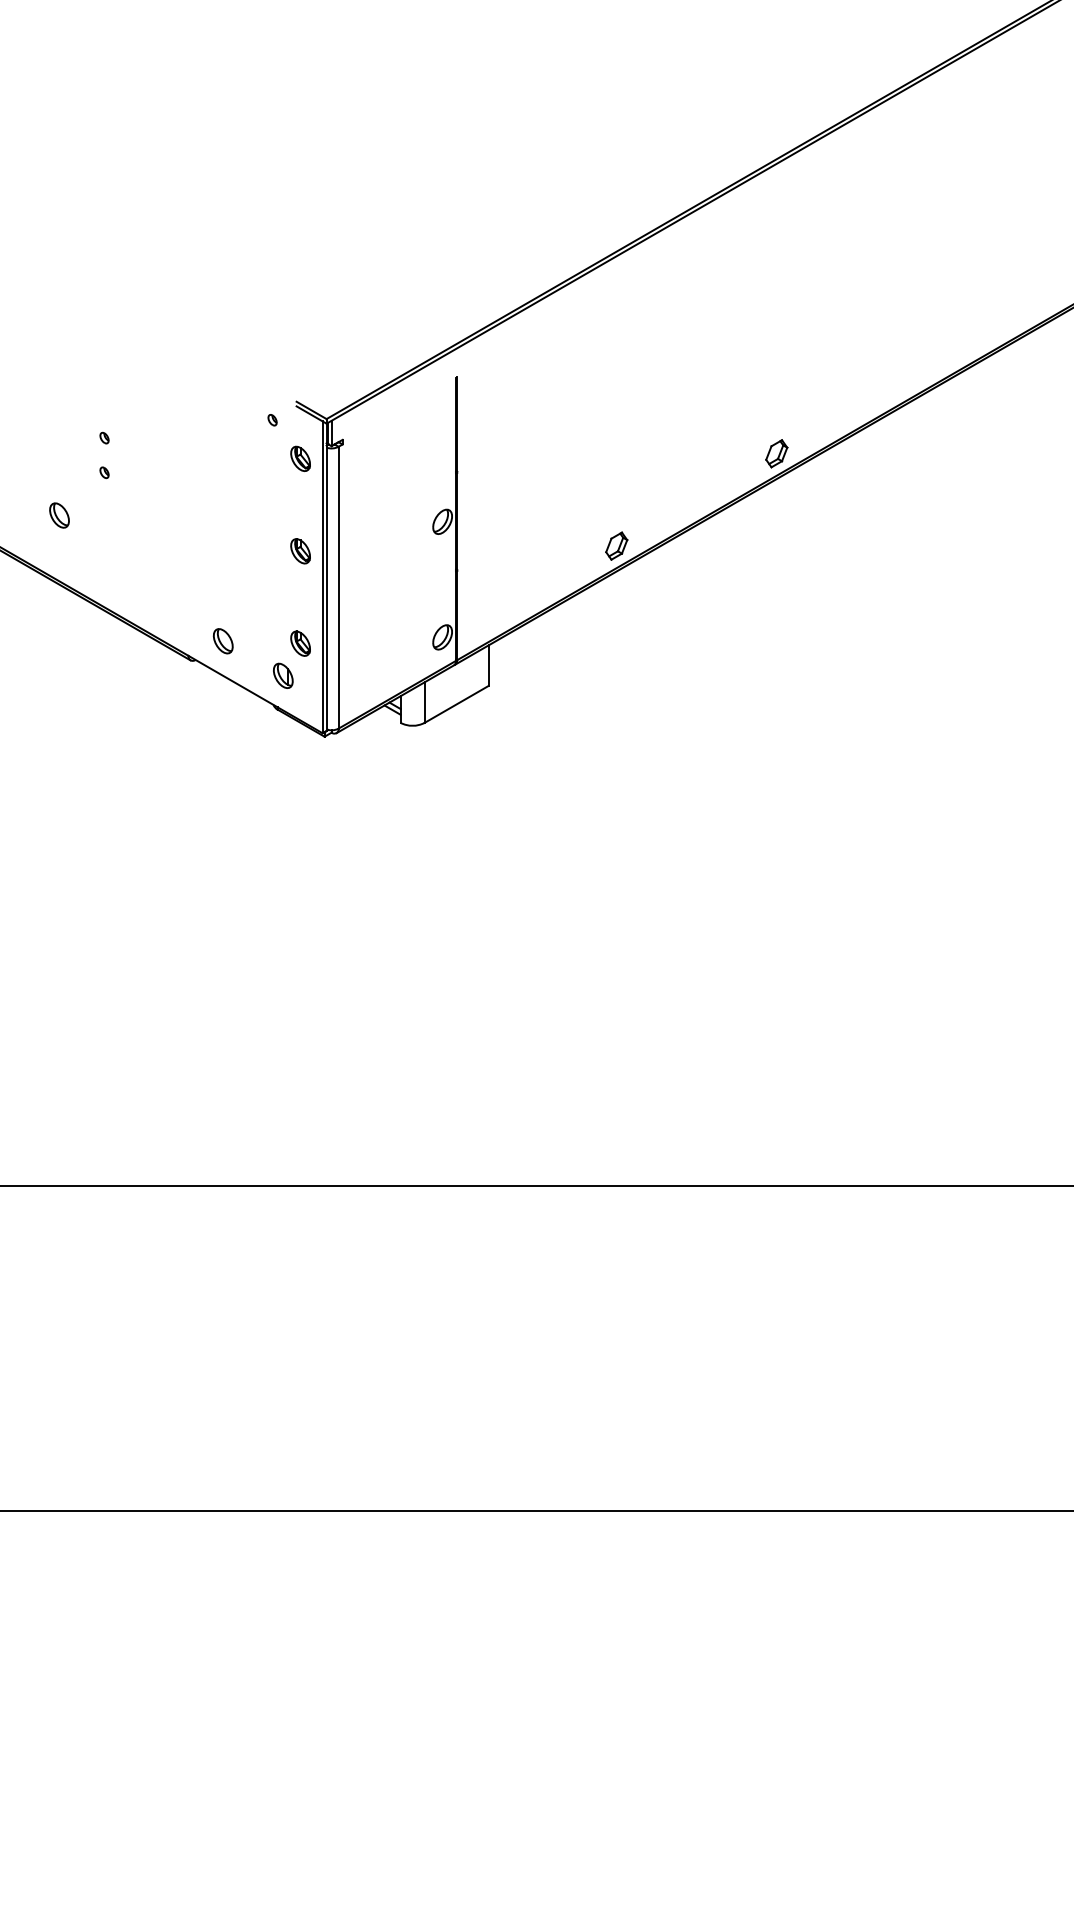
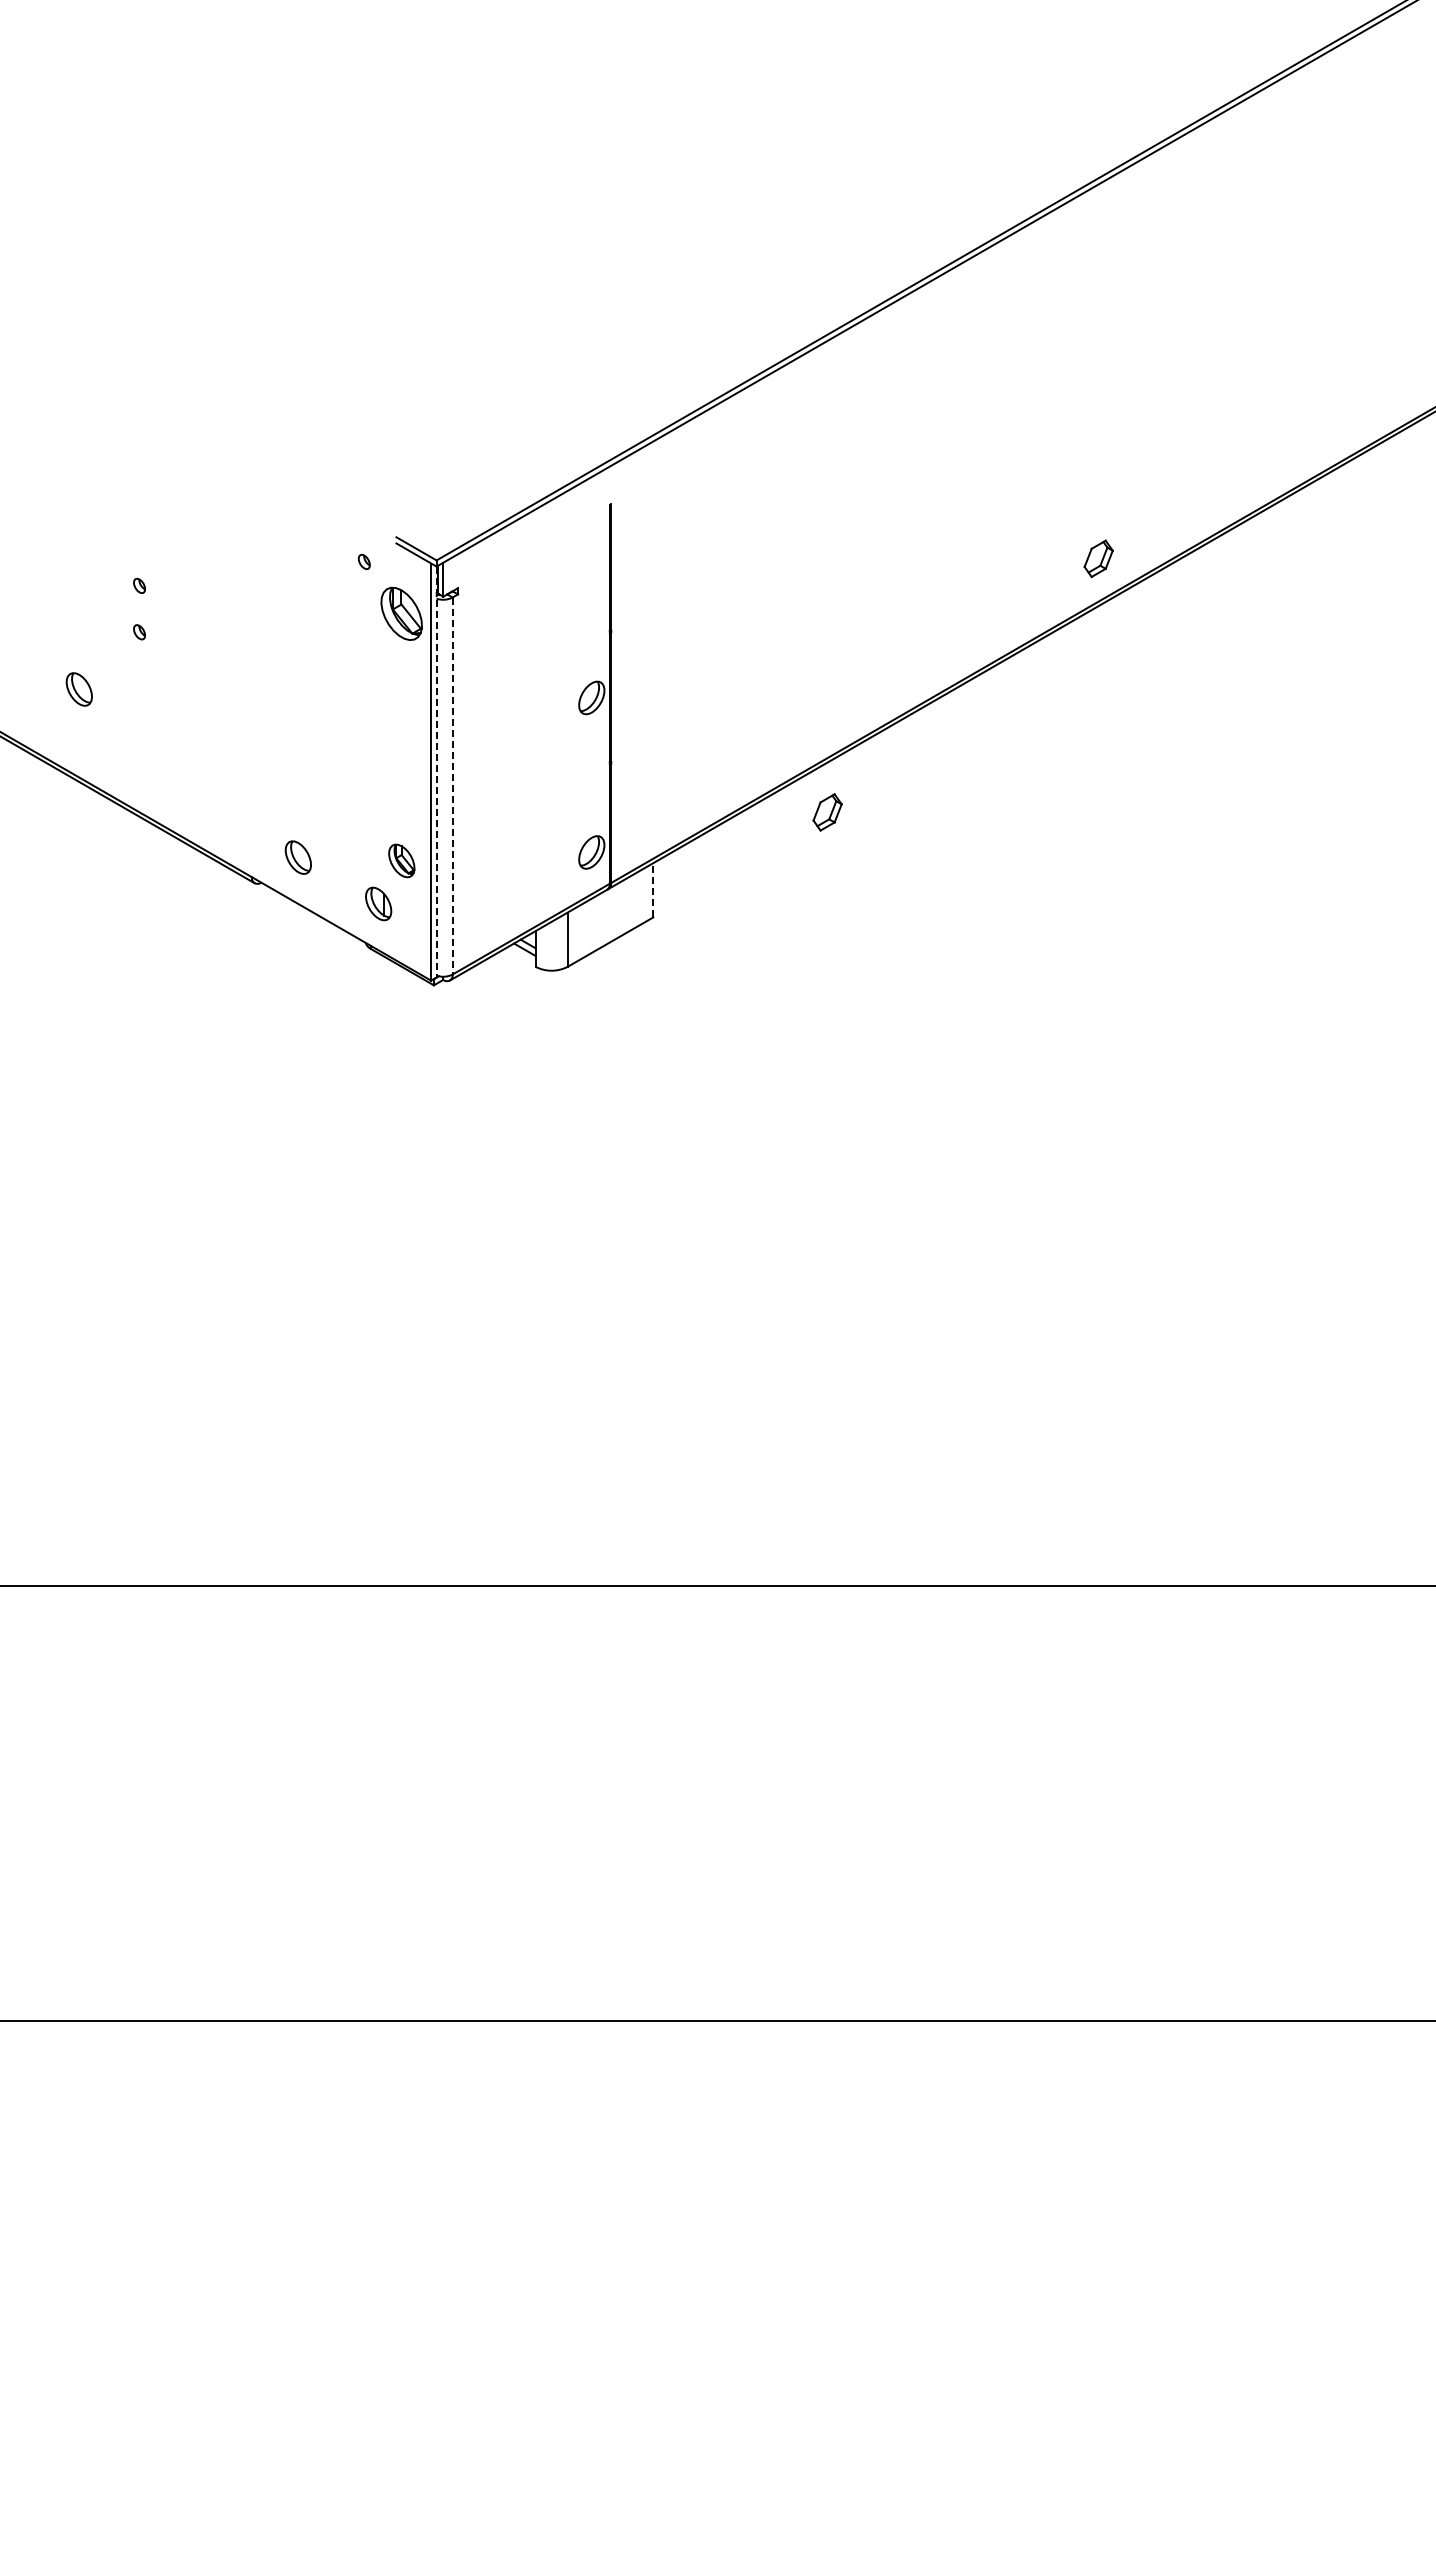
part: (776, 453) -> (1098, 558), moved
part: (300, 458) -> (401, 613), size x1.6
part: (616, 546) -> (827, 812), moved
part: (300, 551) -> (401, 737), removed
line: (326, 577) -> (436, 772), solid -> dashed
line: (338, 588) -> (452, 786), solid -> dashed
line: (488, 665) -> (653, 889), solid -> dashed

